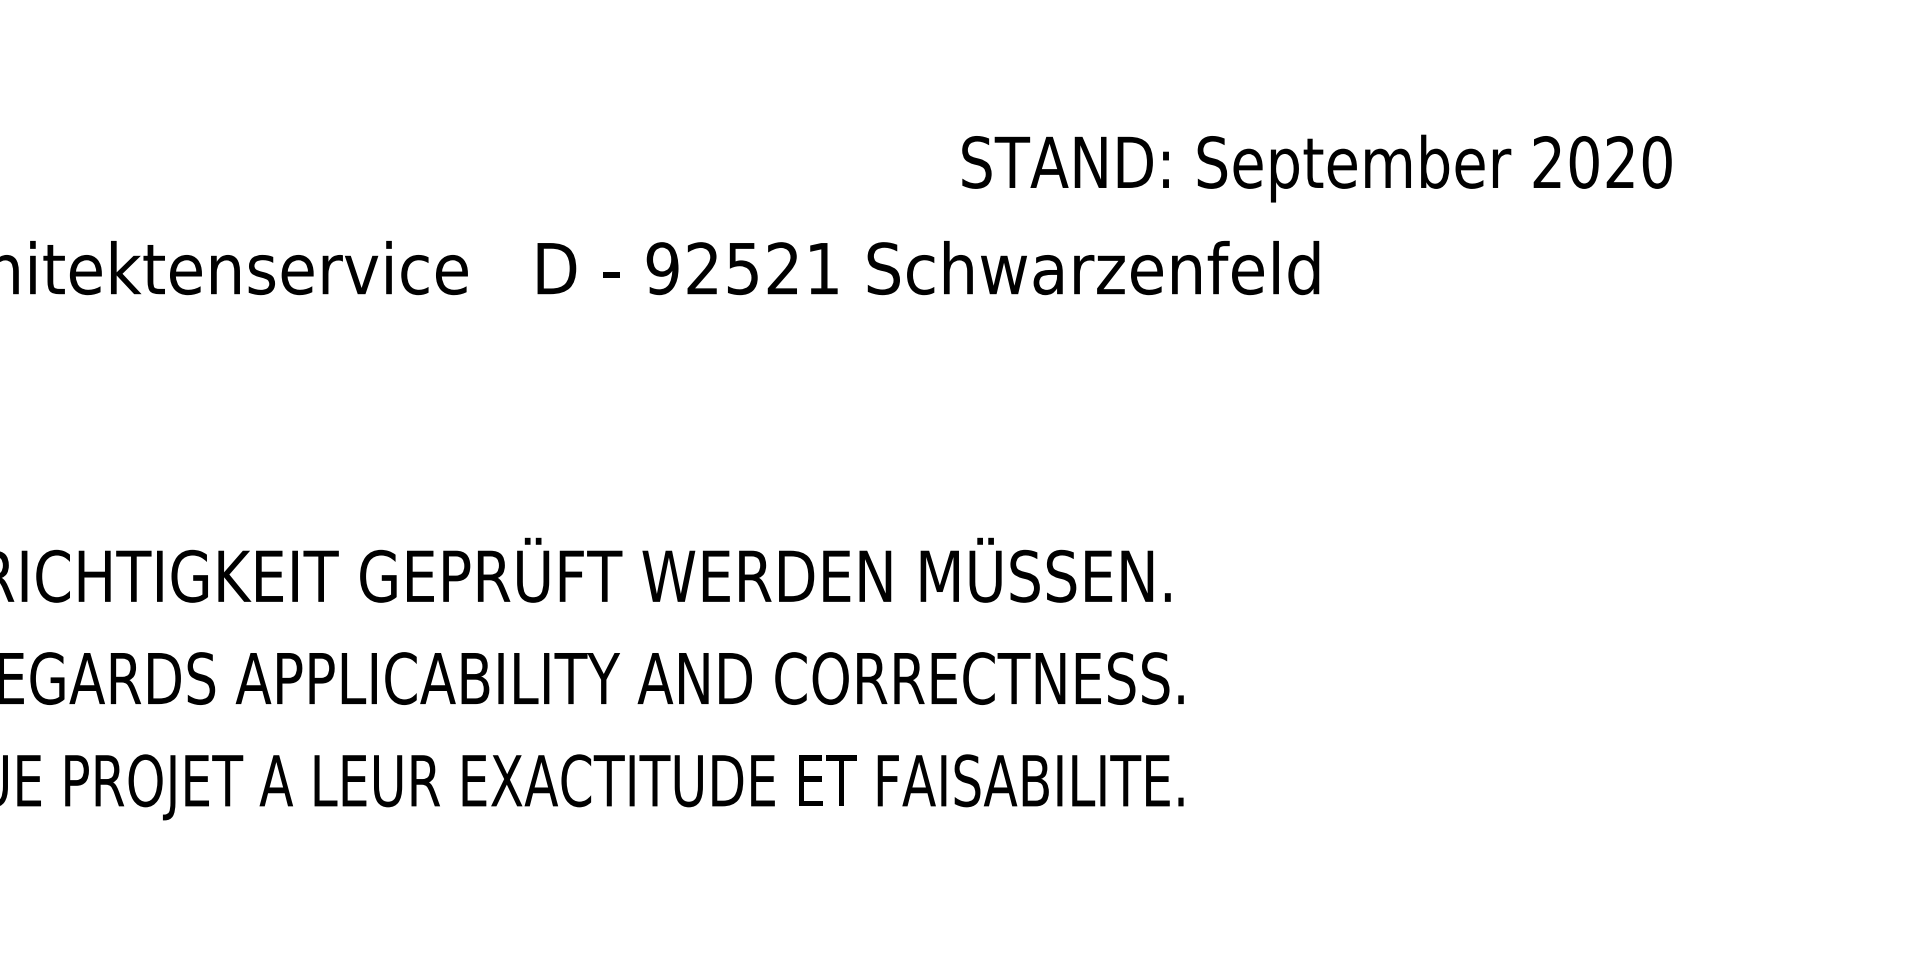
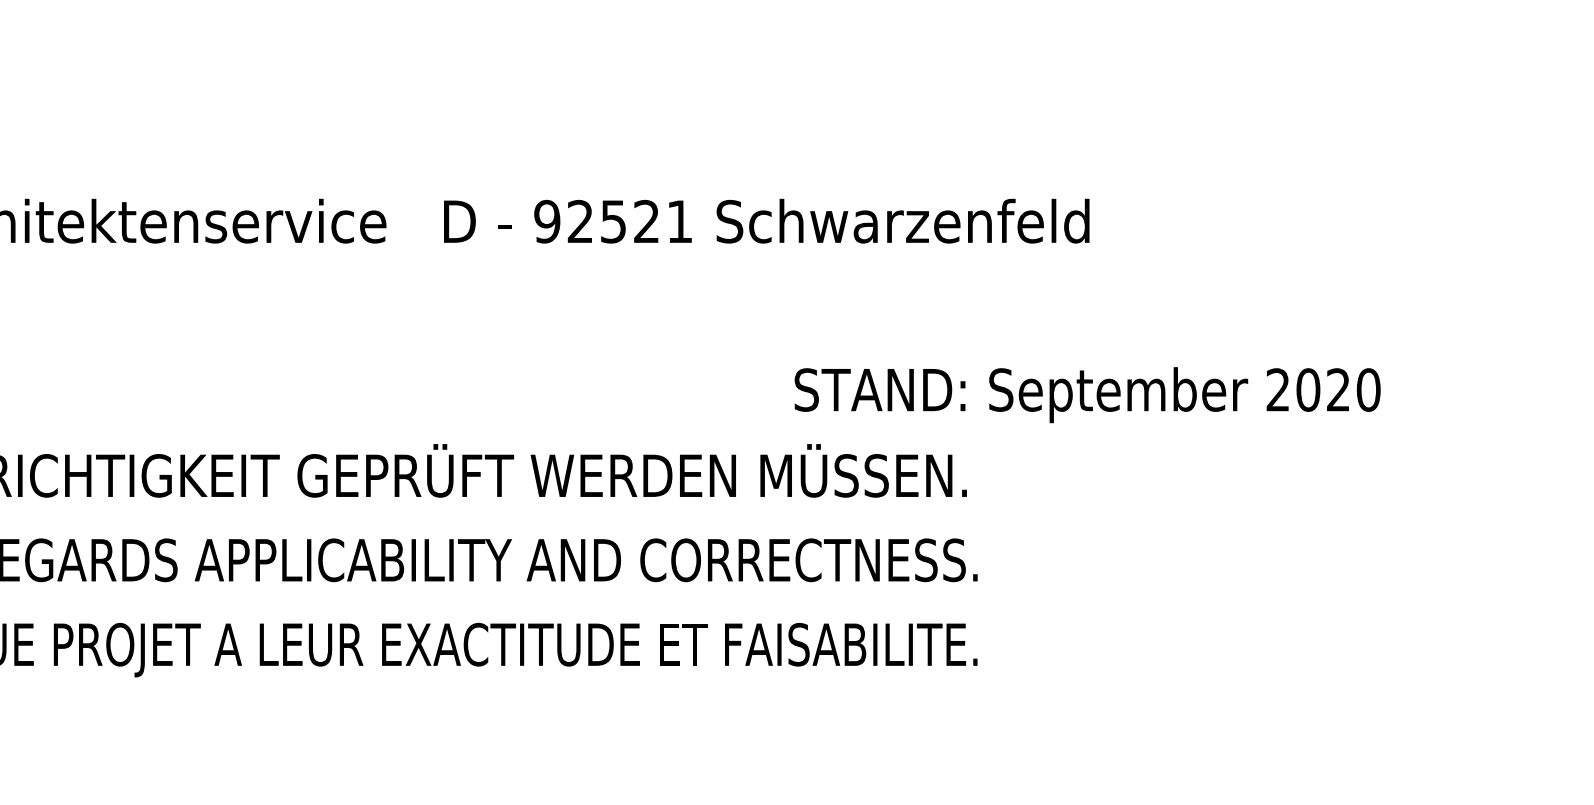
text: (1316, 168) -> (1087, 395), moved

